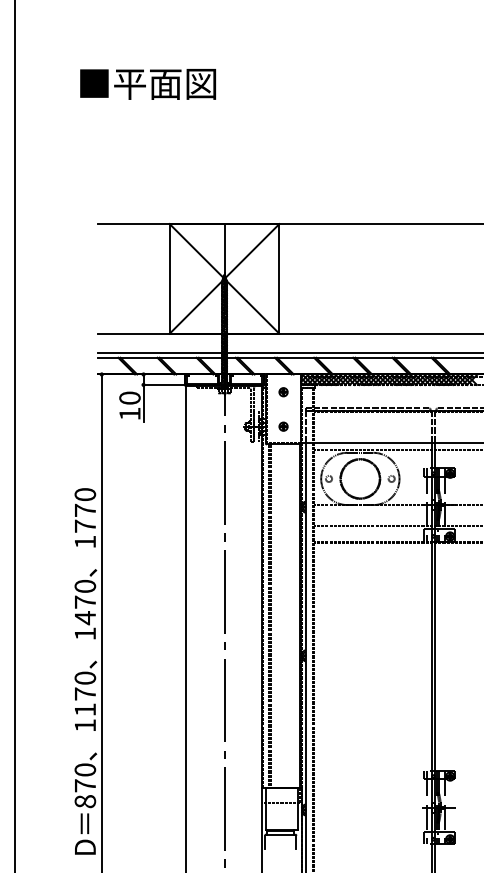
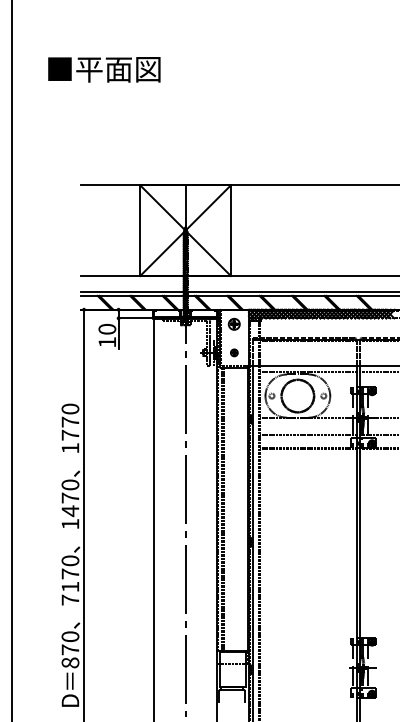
text: (148, 83) -> (104, 69), moved
part: (283, 392) -> (234, 324), size x1.6
text: (85, 724) -> (70, 599), 1170 -> 7170

